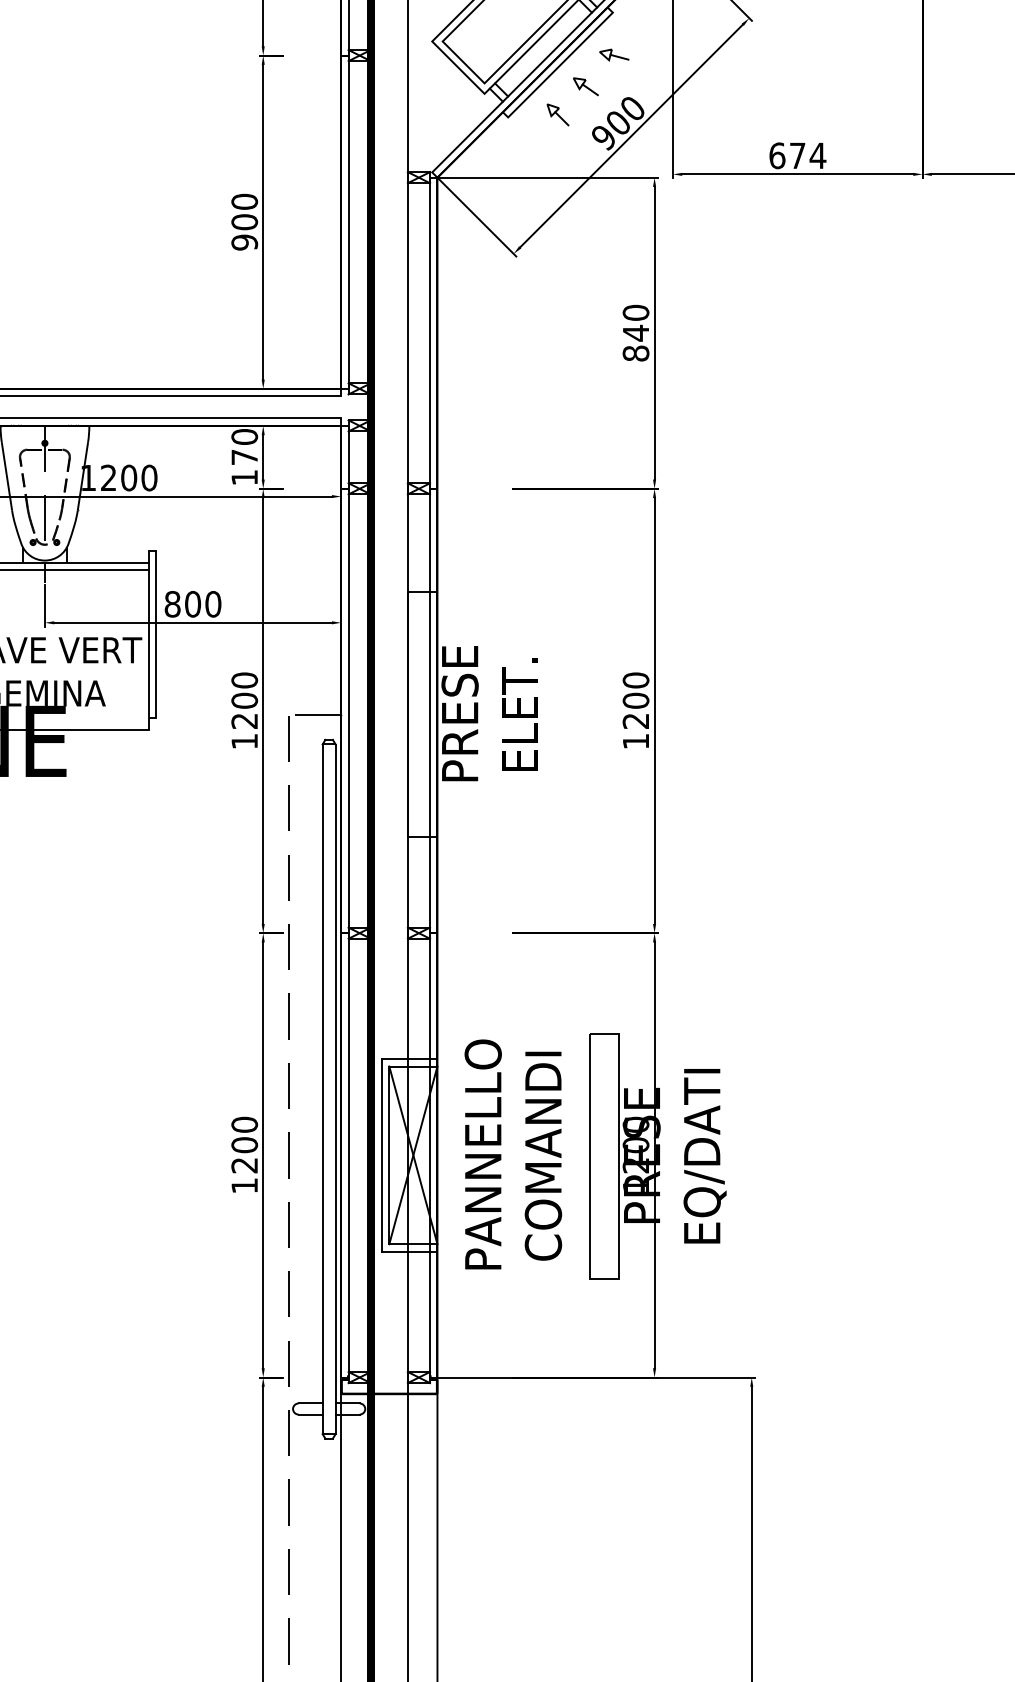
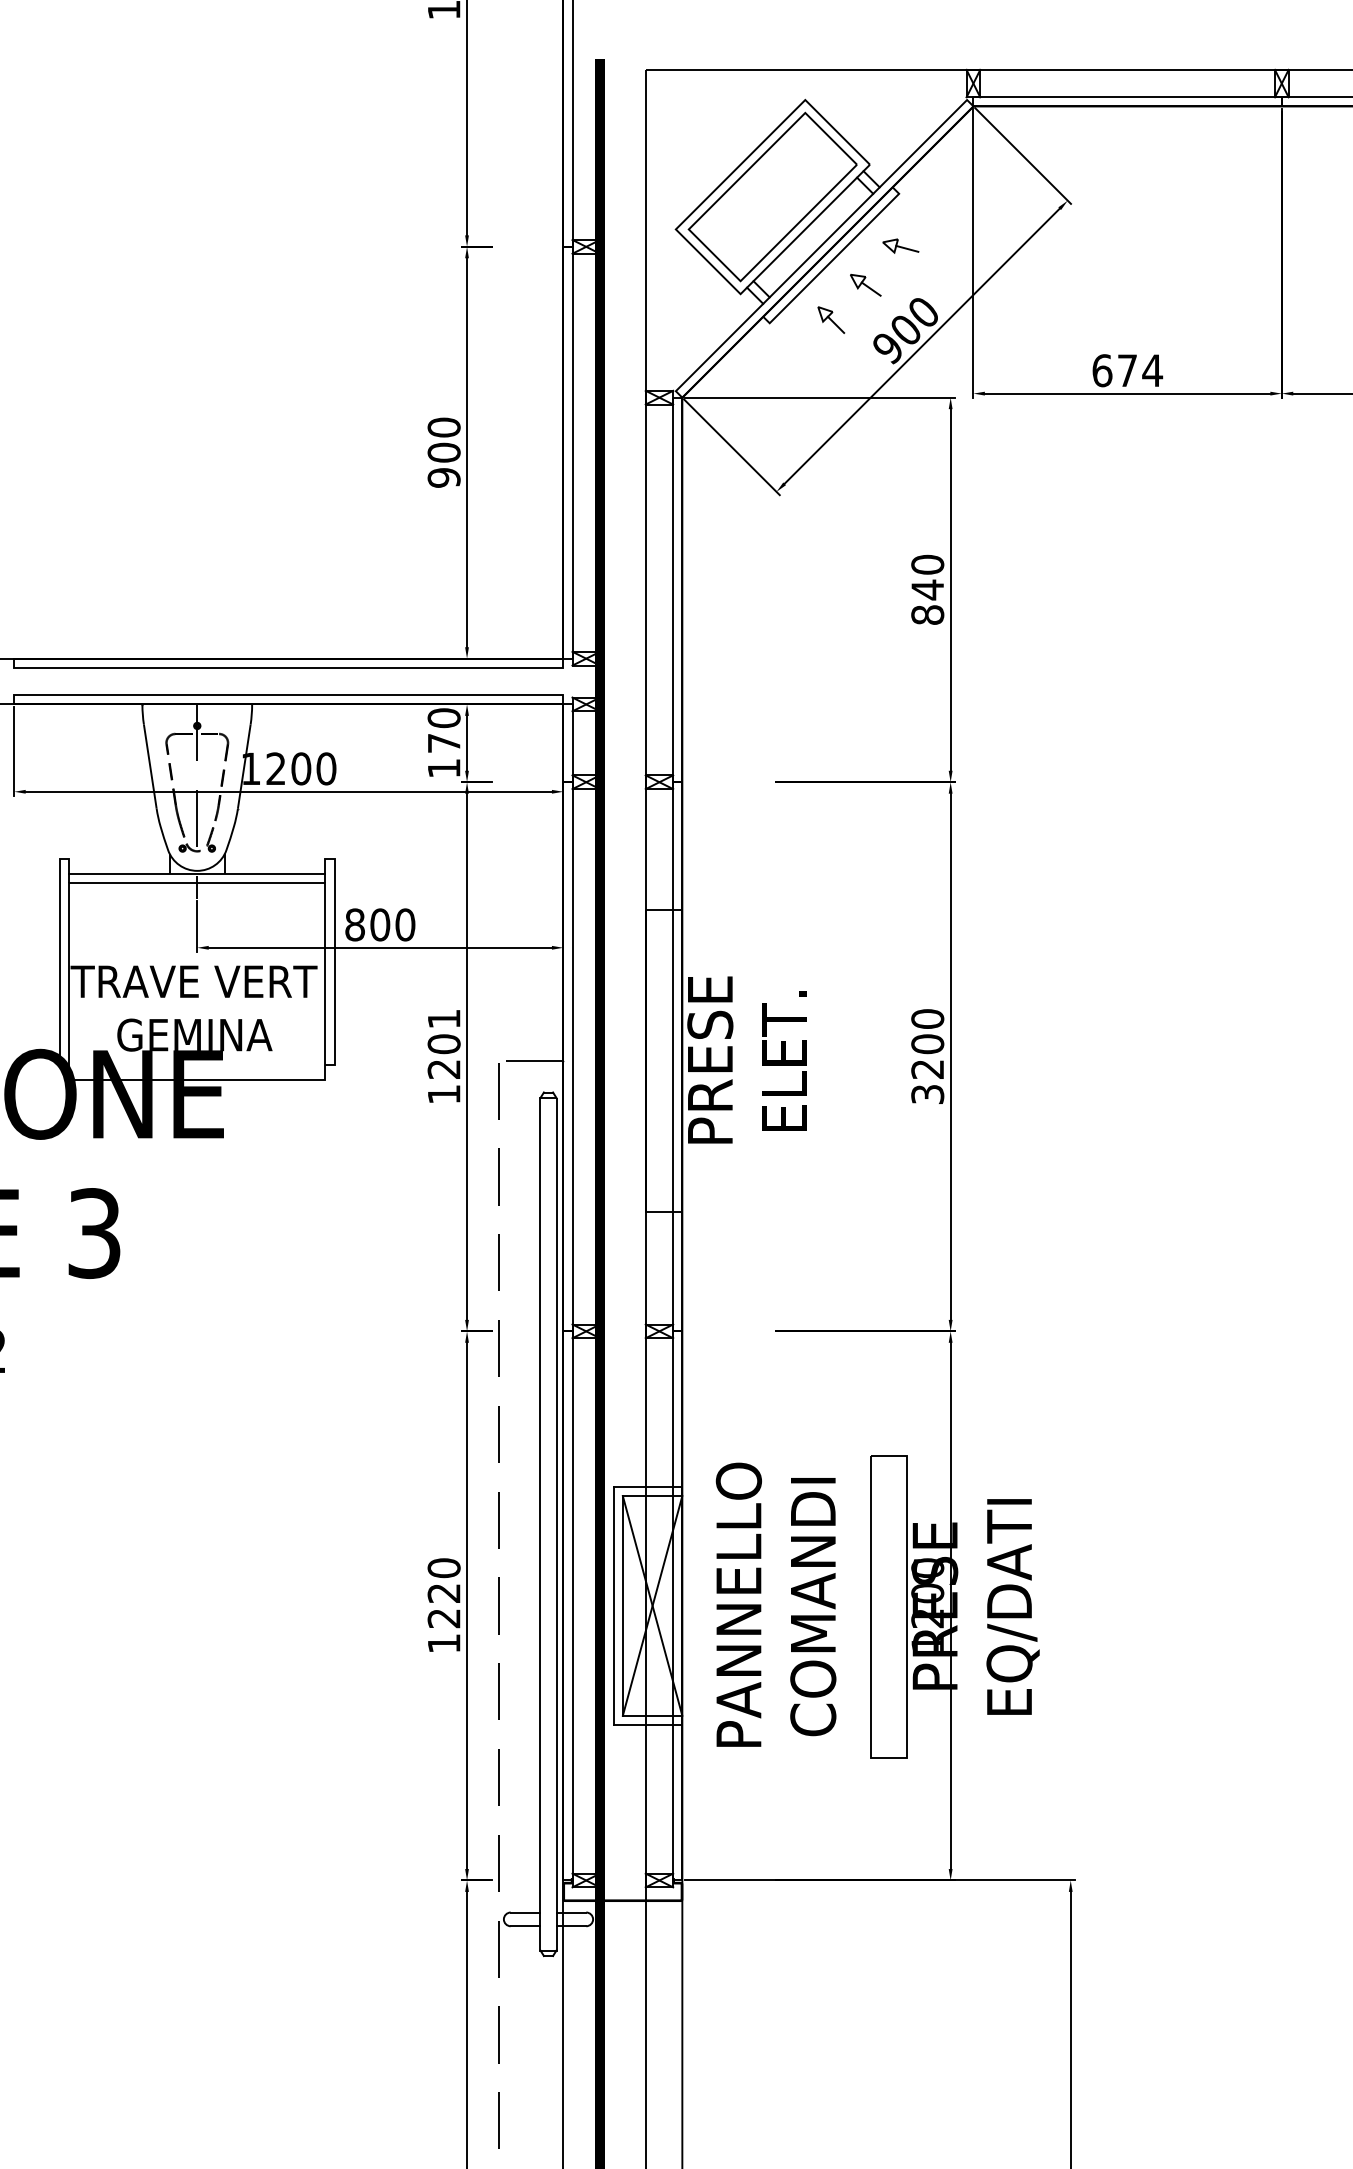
text: (244, 680) -> (443, 1018), 1200 -> 1201
text: (635, 741) -> (927, 1094), 1200 -> 3200
text: (244, 1145) -> (443, 1593), 1200 -> 1220

